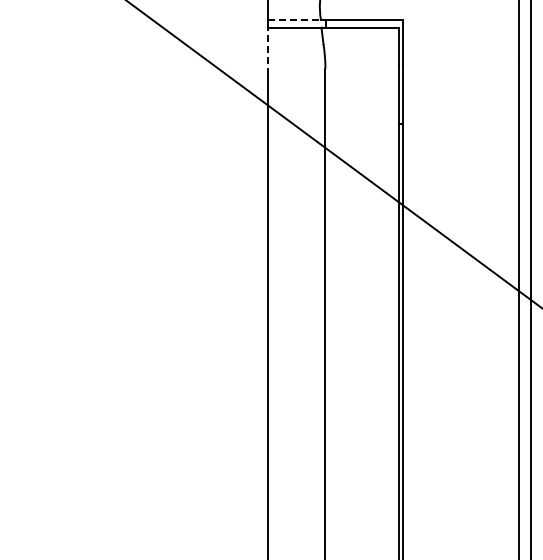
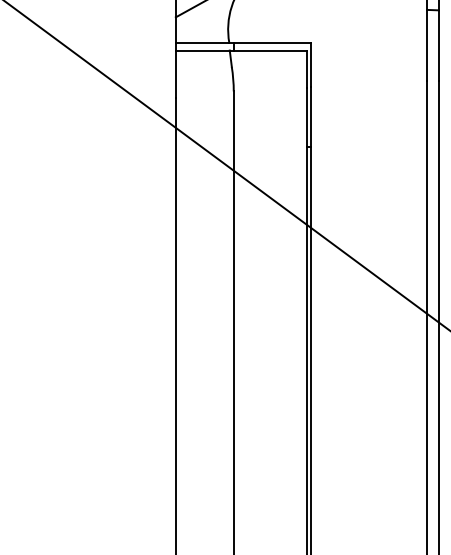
line: (294, 20) -> (202, 43), dashed -> solid
line: (267, 51) -> (175, 74), dashed -> solid

